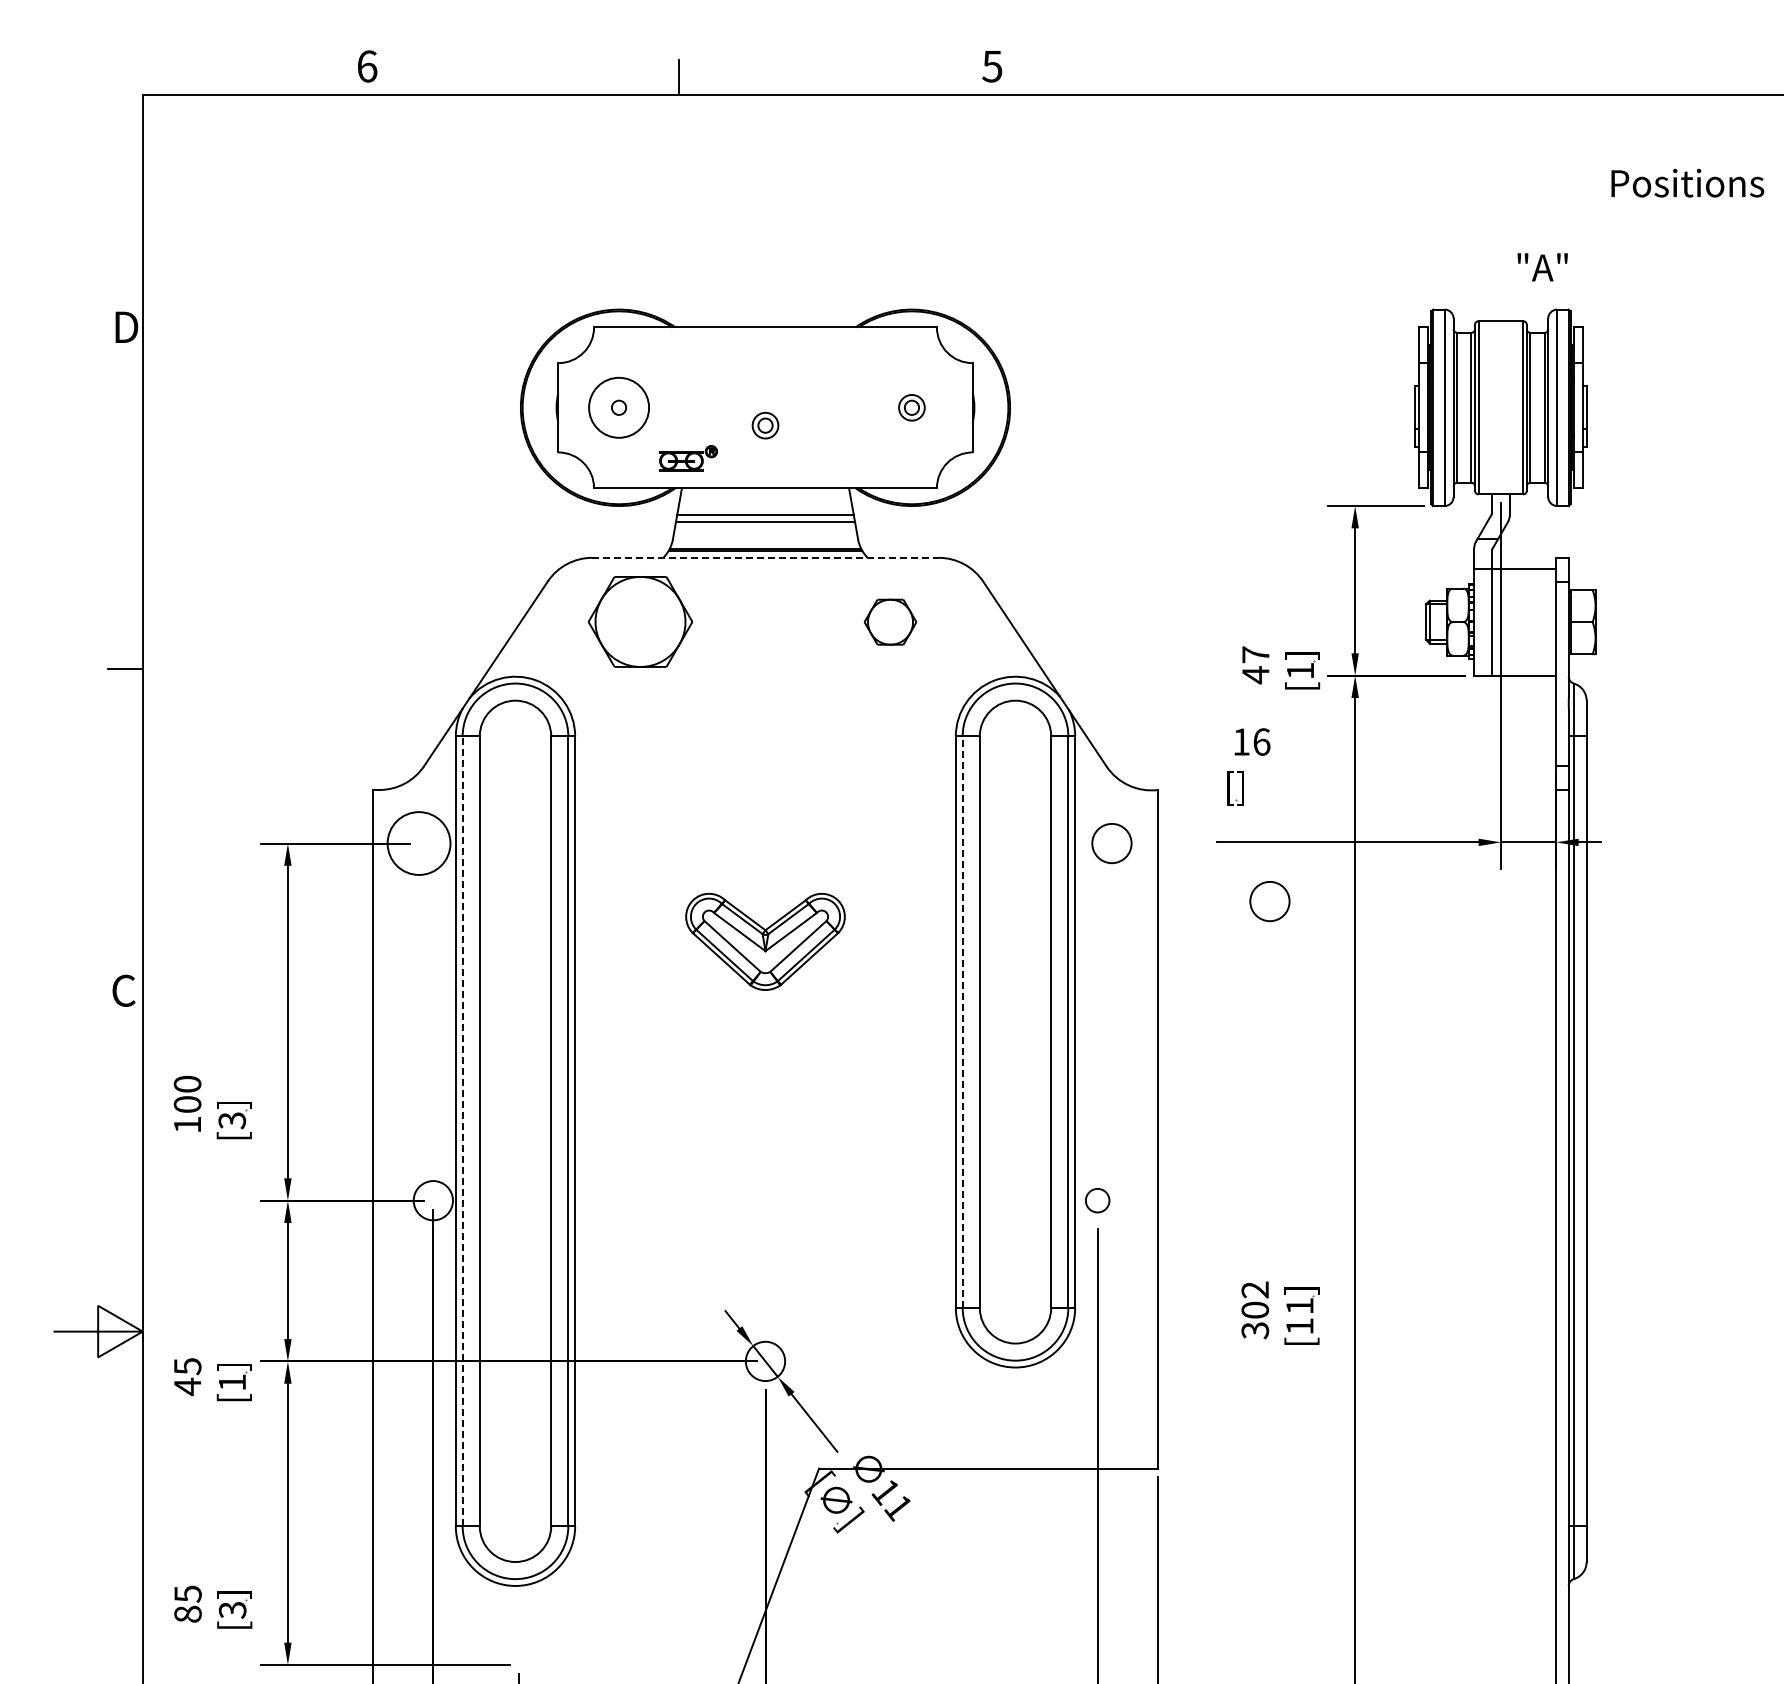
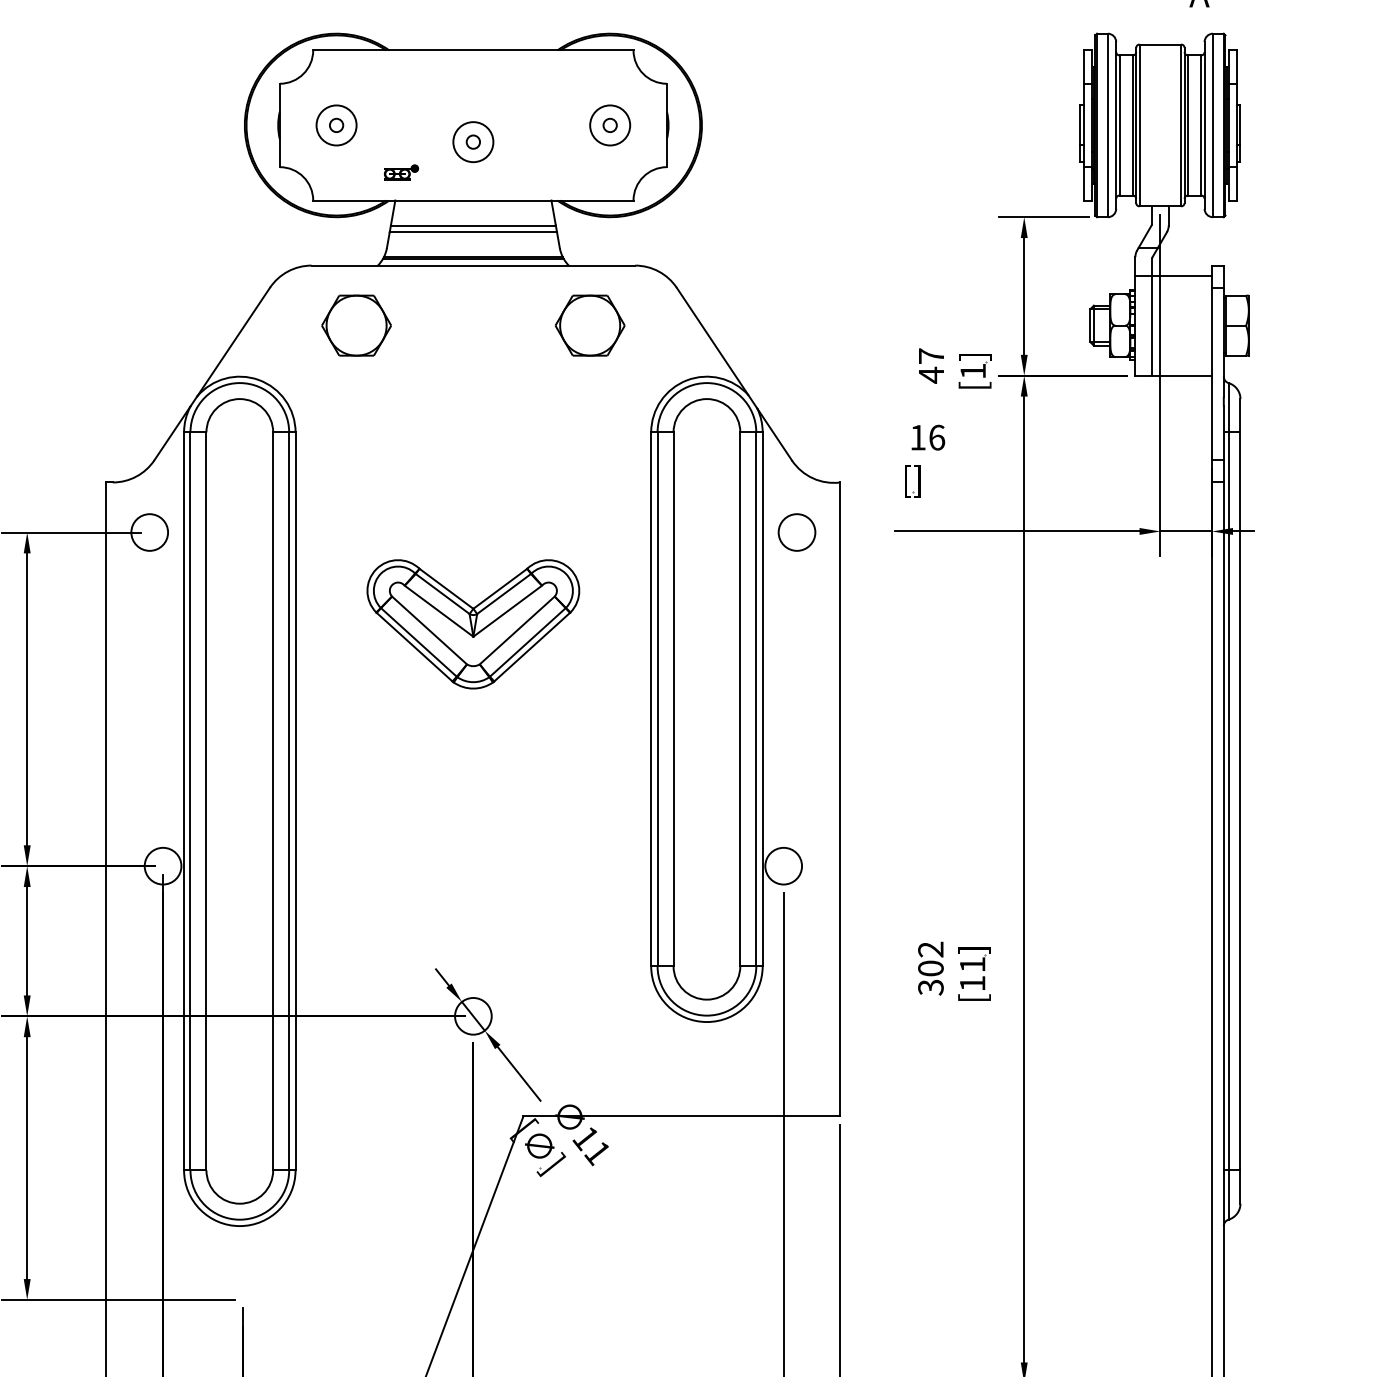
circle: (618, 407) -> (336, 125), size x0.71
circle: (911, 407) -> (609, 125), size x1.67
circle: (765, 425) -> (473, 141), size x1.67
part: (688, 457) -> (401, 171), size x0.62
line: (766, 557) -> (474, 265), dashed -> solid
part: (640, 622) -> (356, 326), size x0.71
part: (890, 622) -> (590, 326), size x1.43
circle: (418, 843) -> (149, 532), size x0.62
circle: (1269, 901) -> (944, 586), removed
part: (765, 941) -> (473, 624), size x1.43
line: (962, 1022) -> (657, 699), dashed -> solid
line: (462, 1131) -> (190, 801), dashed -> solid
circle: (1097, 1200) -> (783, 865), size x1.67

